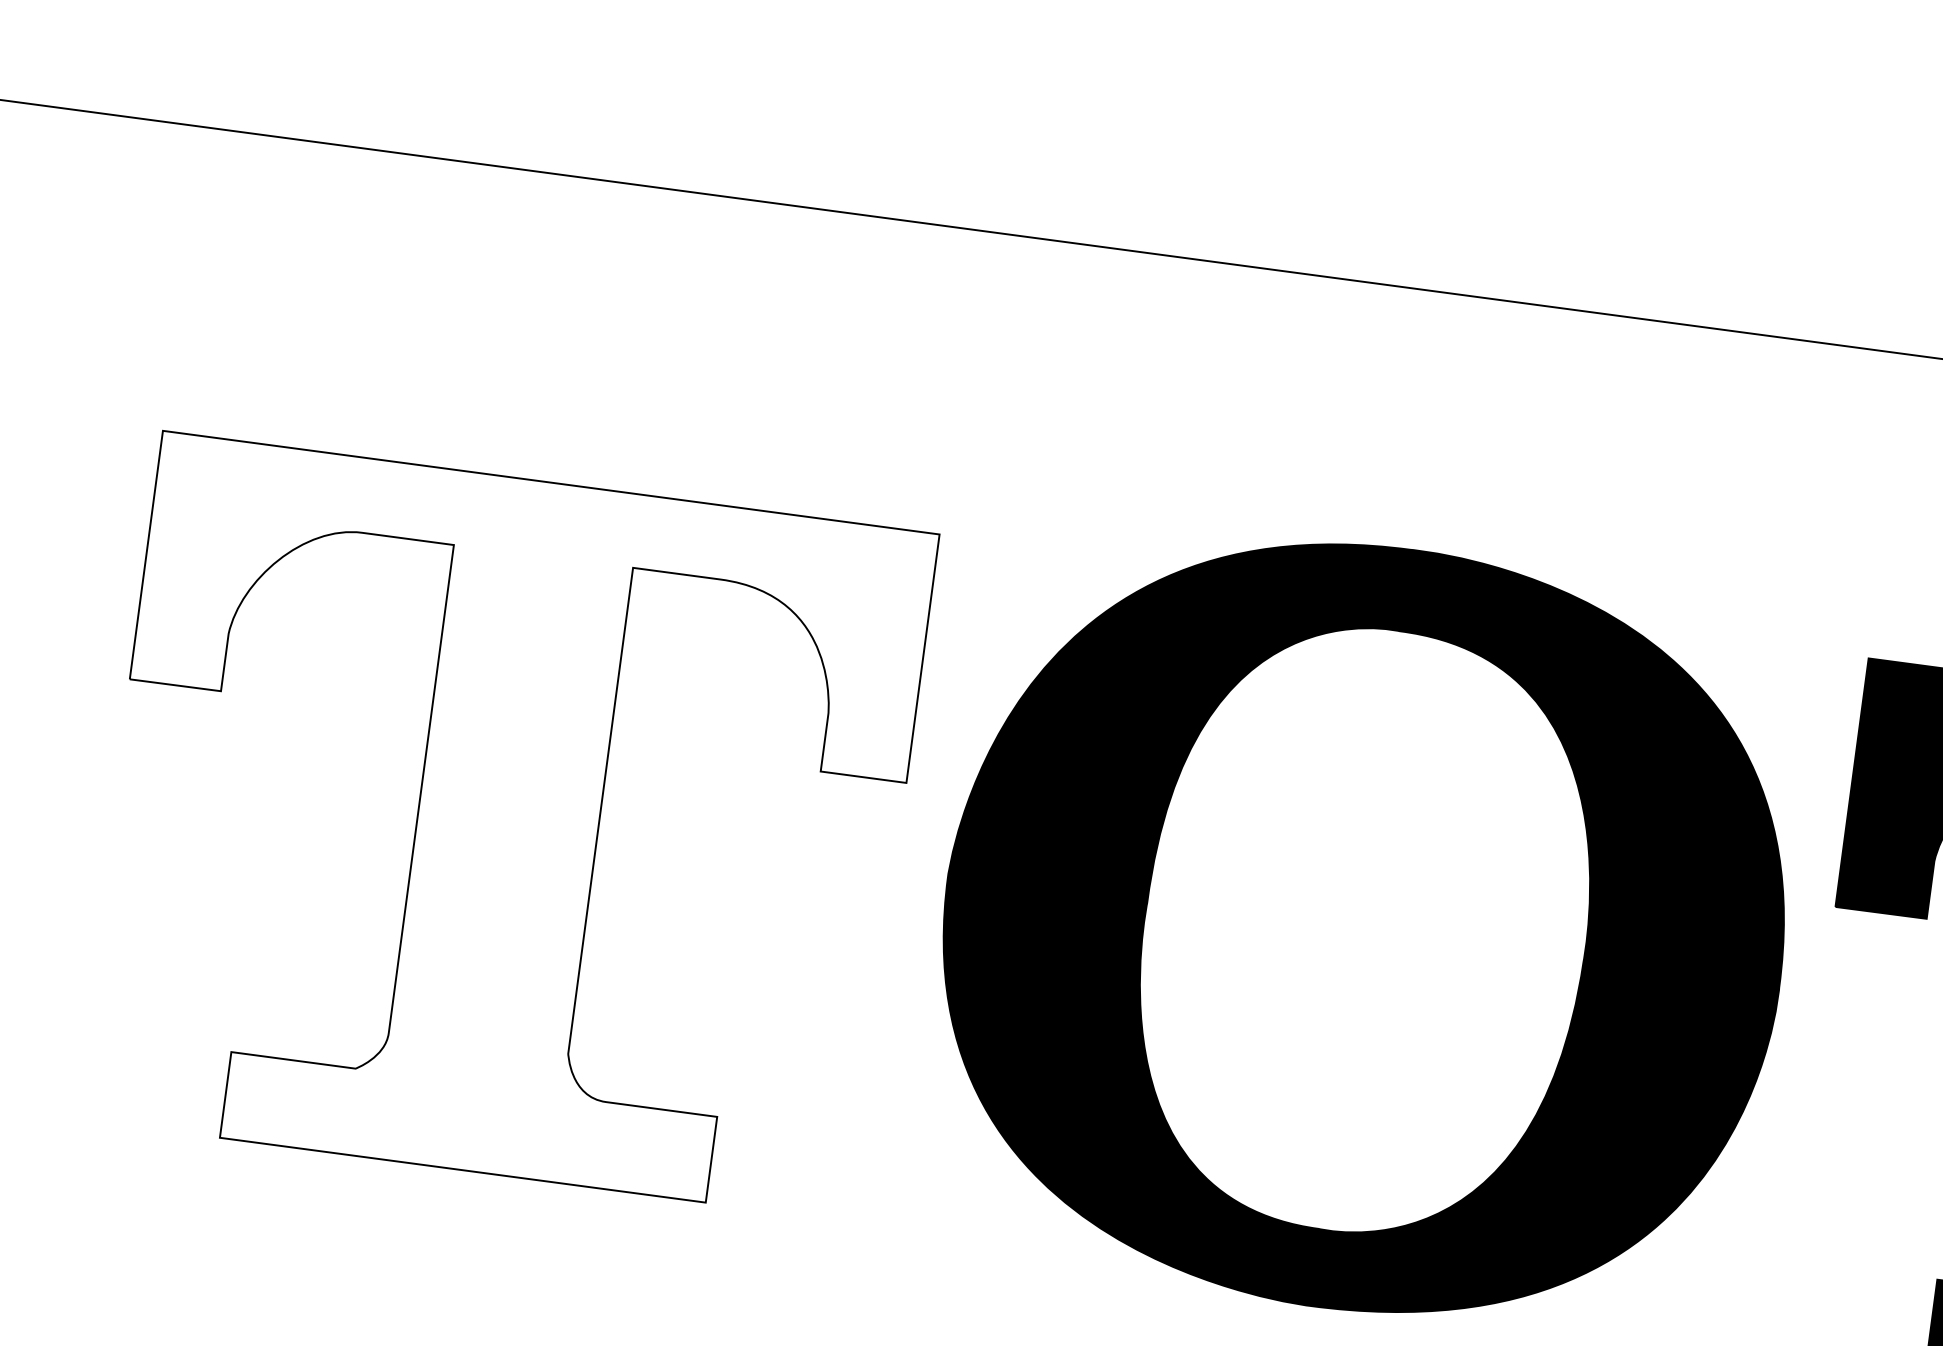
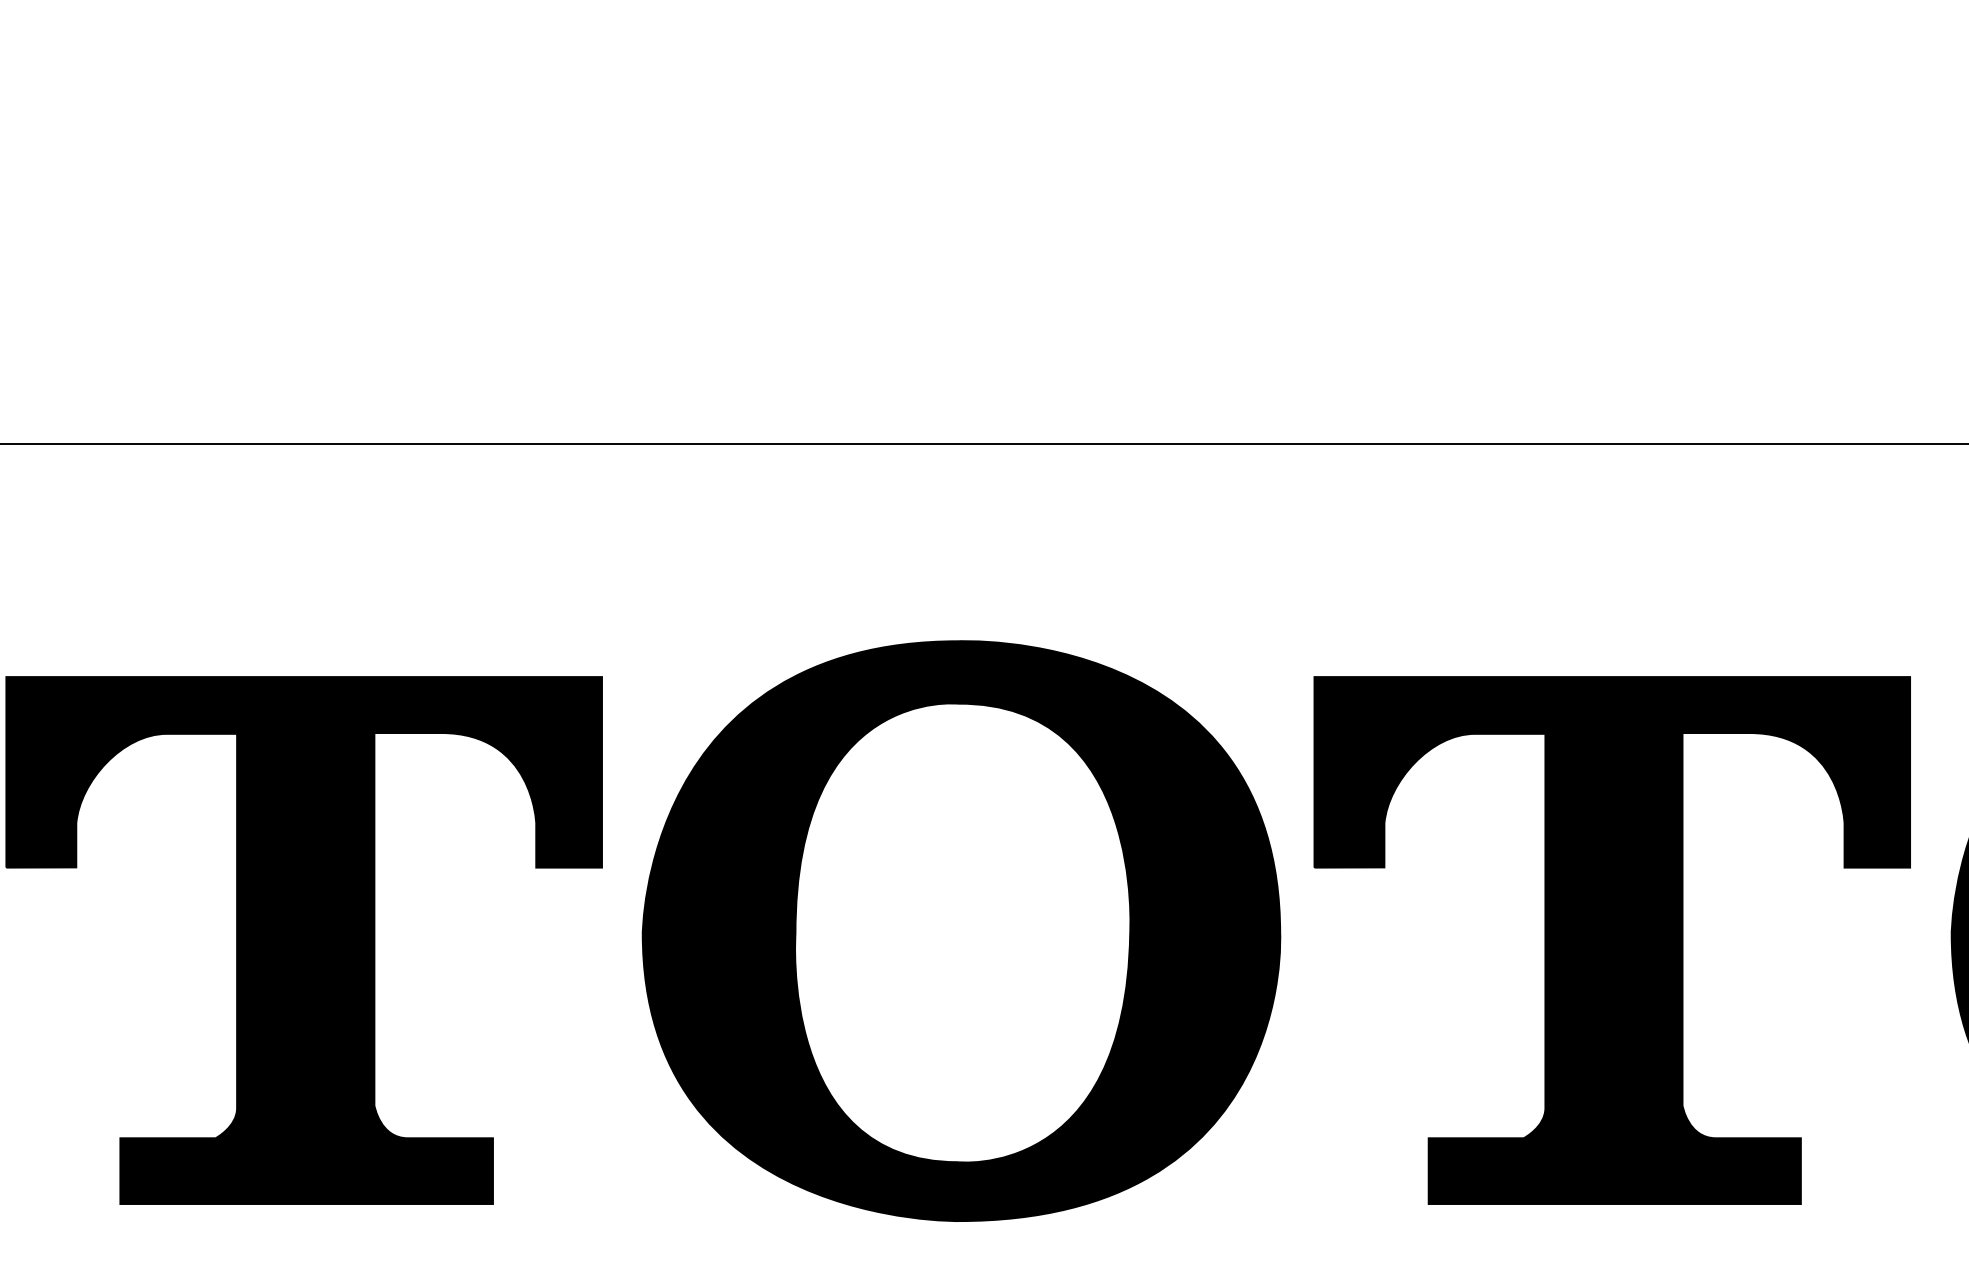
fill: (504, 826) -> (303, 940), added

